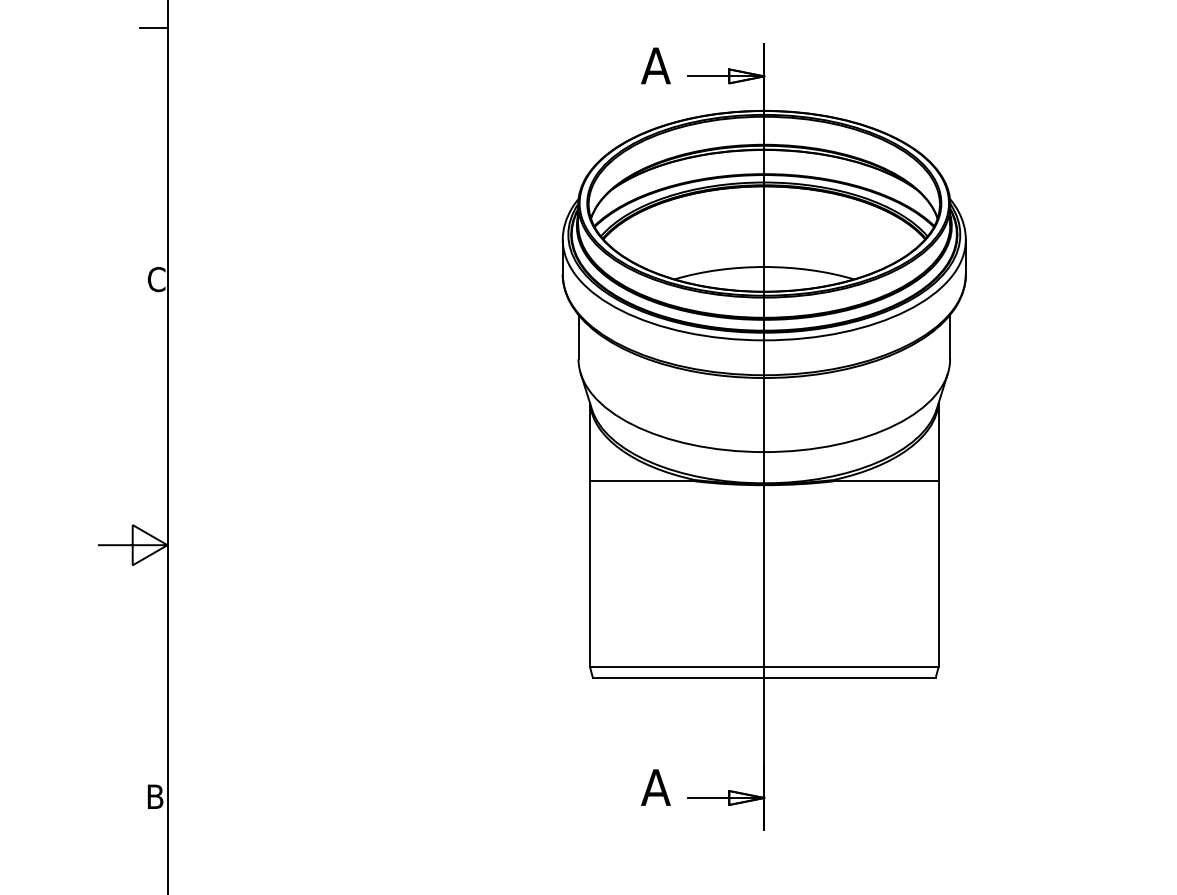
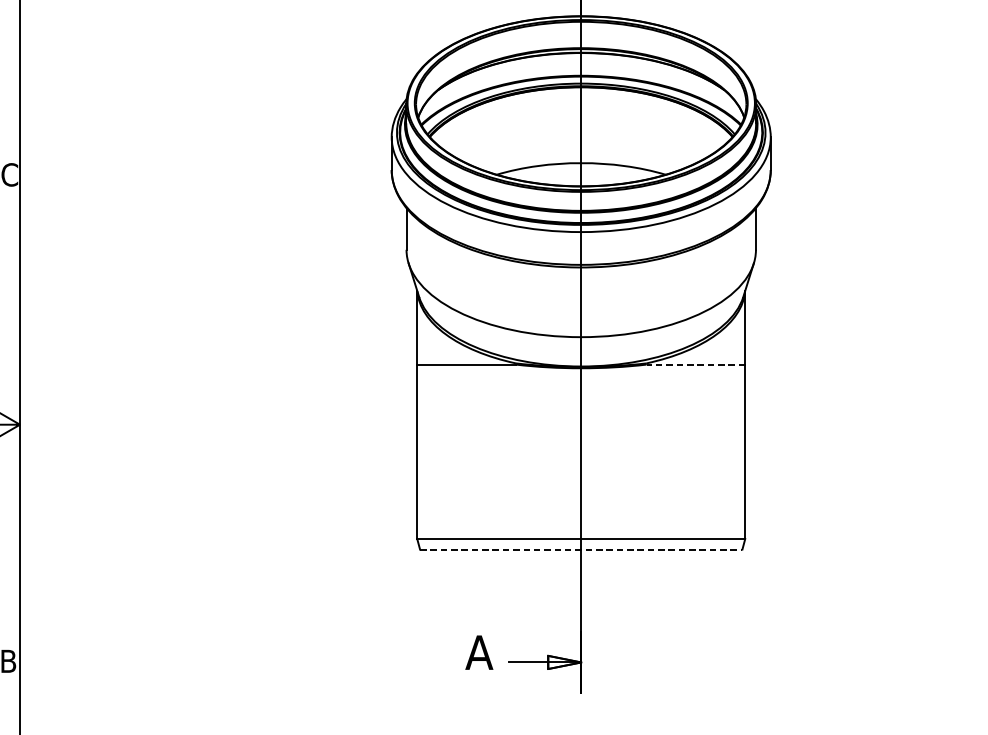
line: (885, 481) -> (695, 364), solid -> dashed
line: (764, 677) -> (581, 549), solid -> dashed

